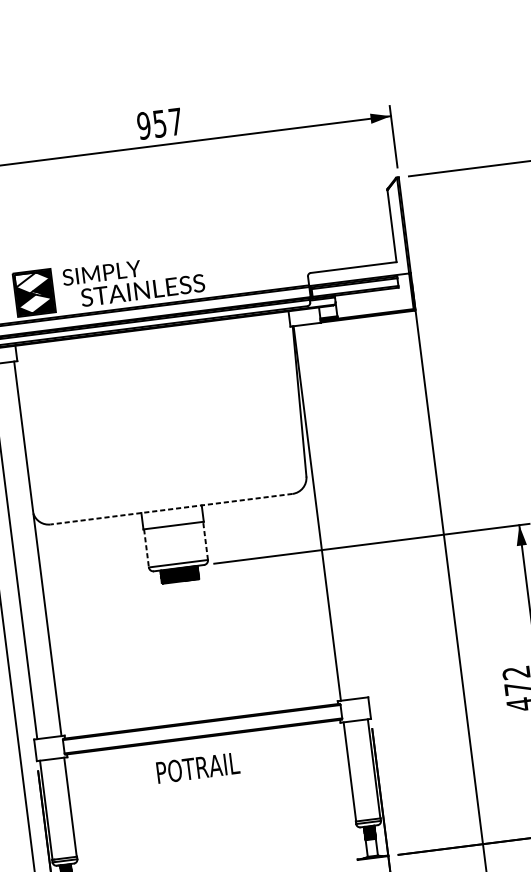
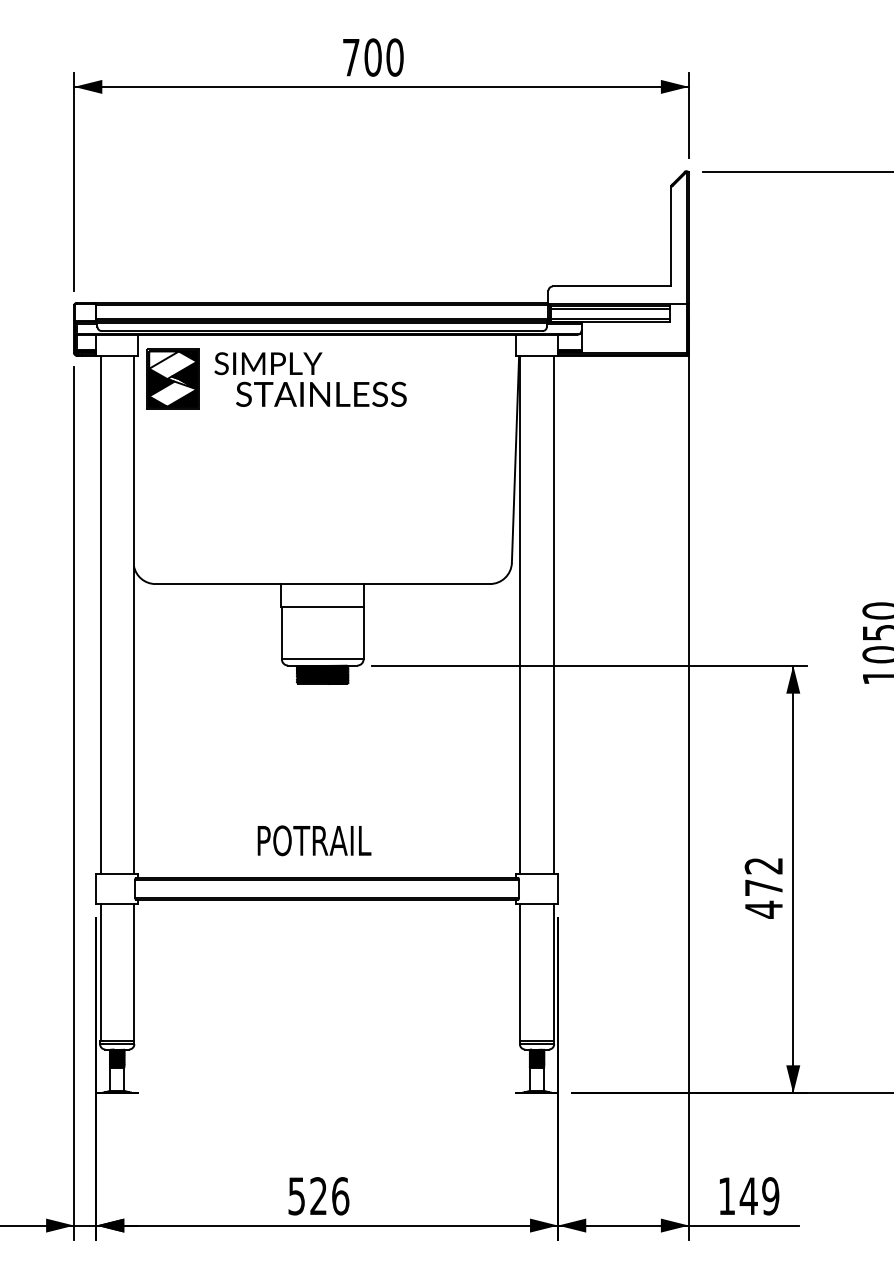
text: (159, 123) -> (372, 57), 957 -> 700
part: (109, 283) -> (276, 378), moved
line: (171, 509) -> (322, 584), dashed -> solid
line: (341, 510) -> (553, 614), added
line: (205, 540) -> (363, 632), dashed -> solid
line: (146, 548) -> (281, 633), dashed -> solid
text: (198, 767) -> (314, 840), moved

